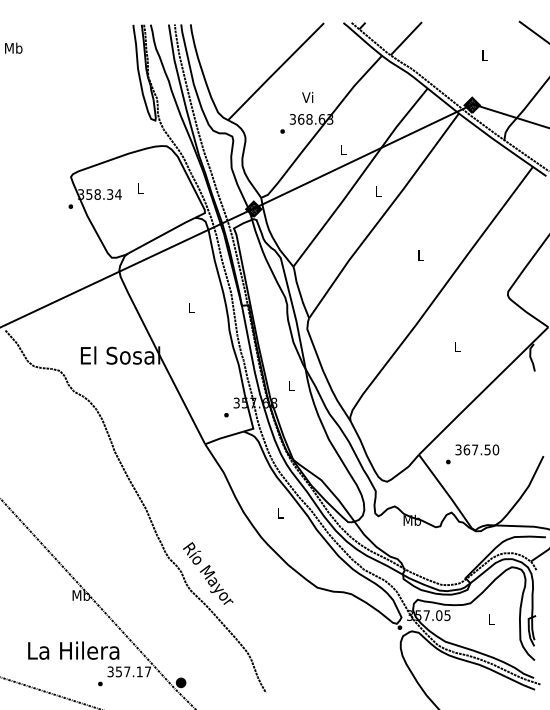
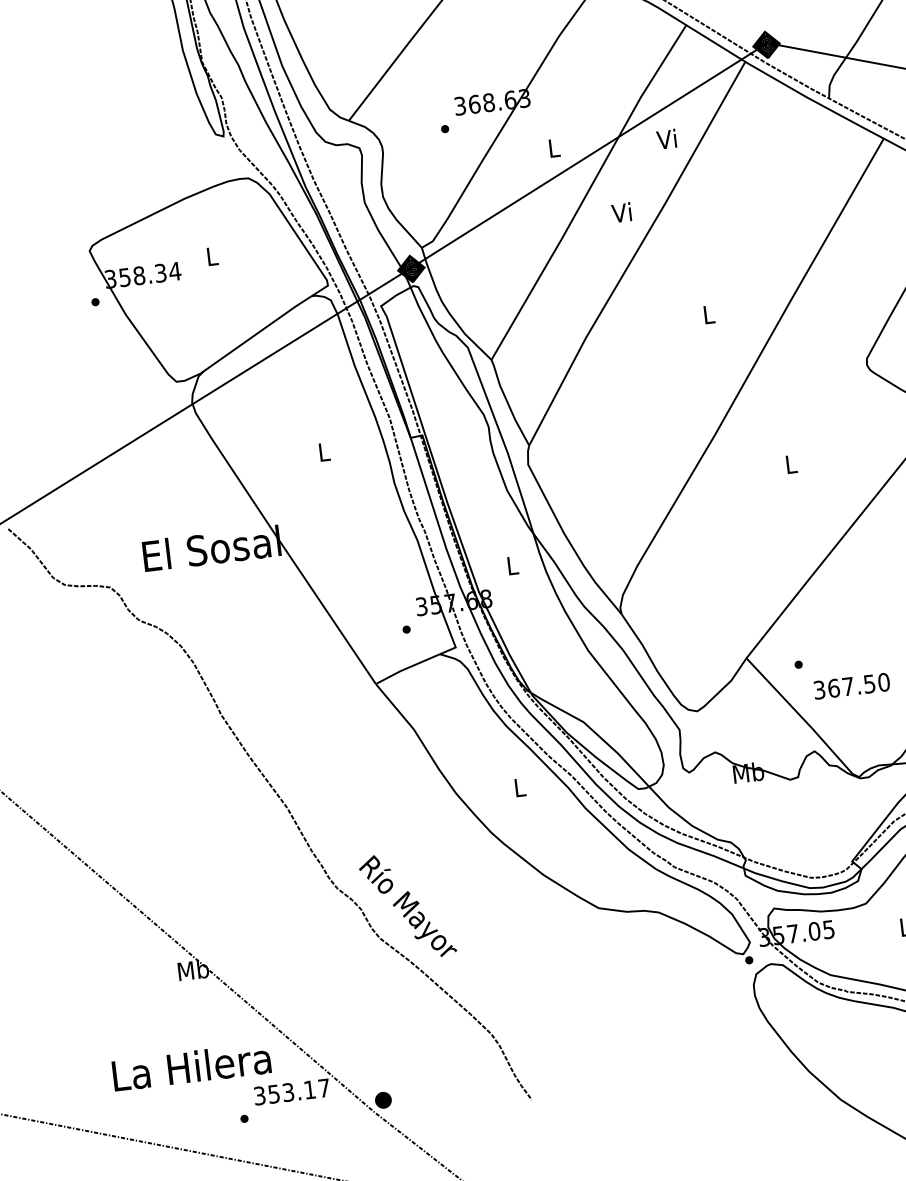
text: (307, 97) -> (666, 139), moved
text: (377, 190) -> (620, 211), L -> Vi
text: (477, 449) -> (852, 685), moved
text: (127, 671) -> (288, 1091), 357.17 -> 353.17

